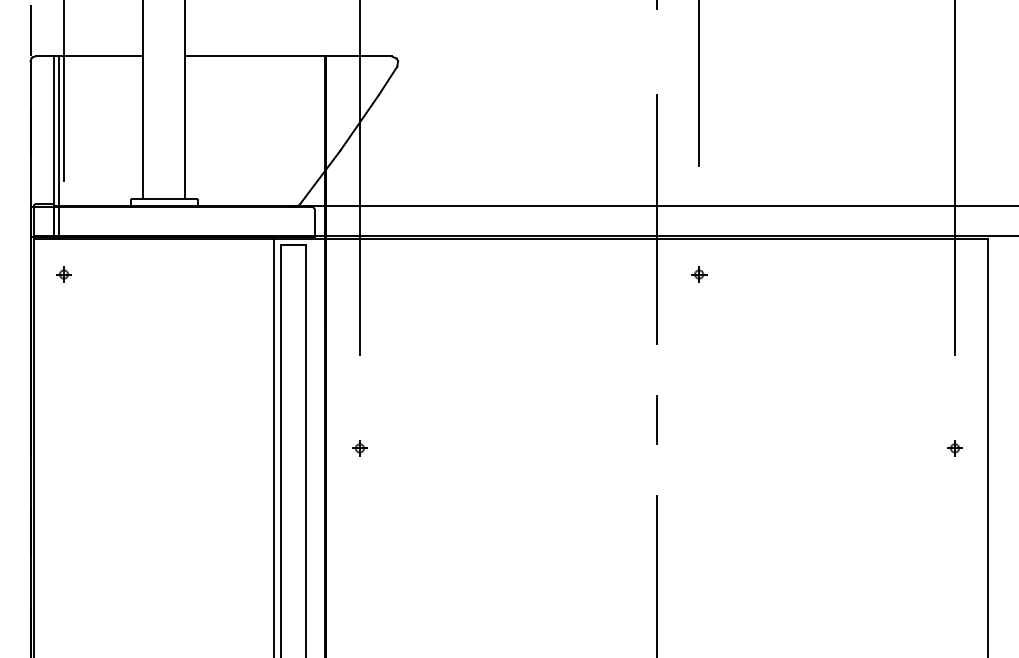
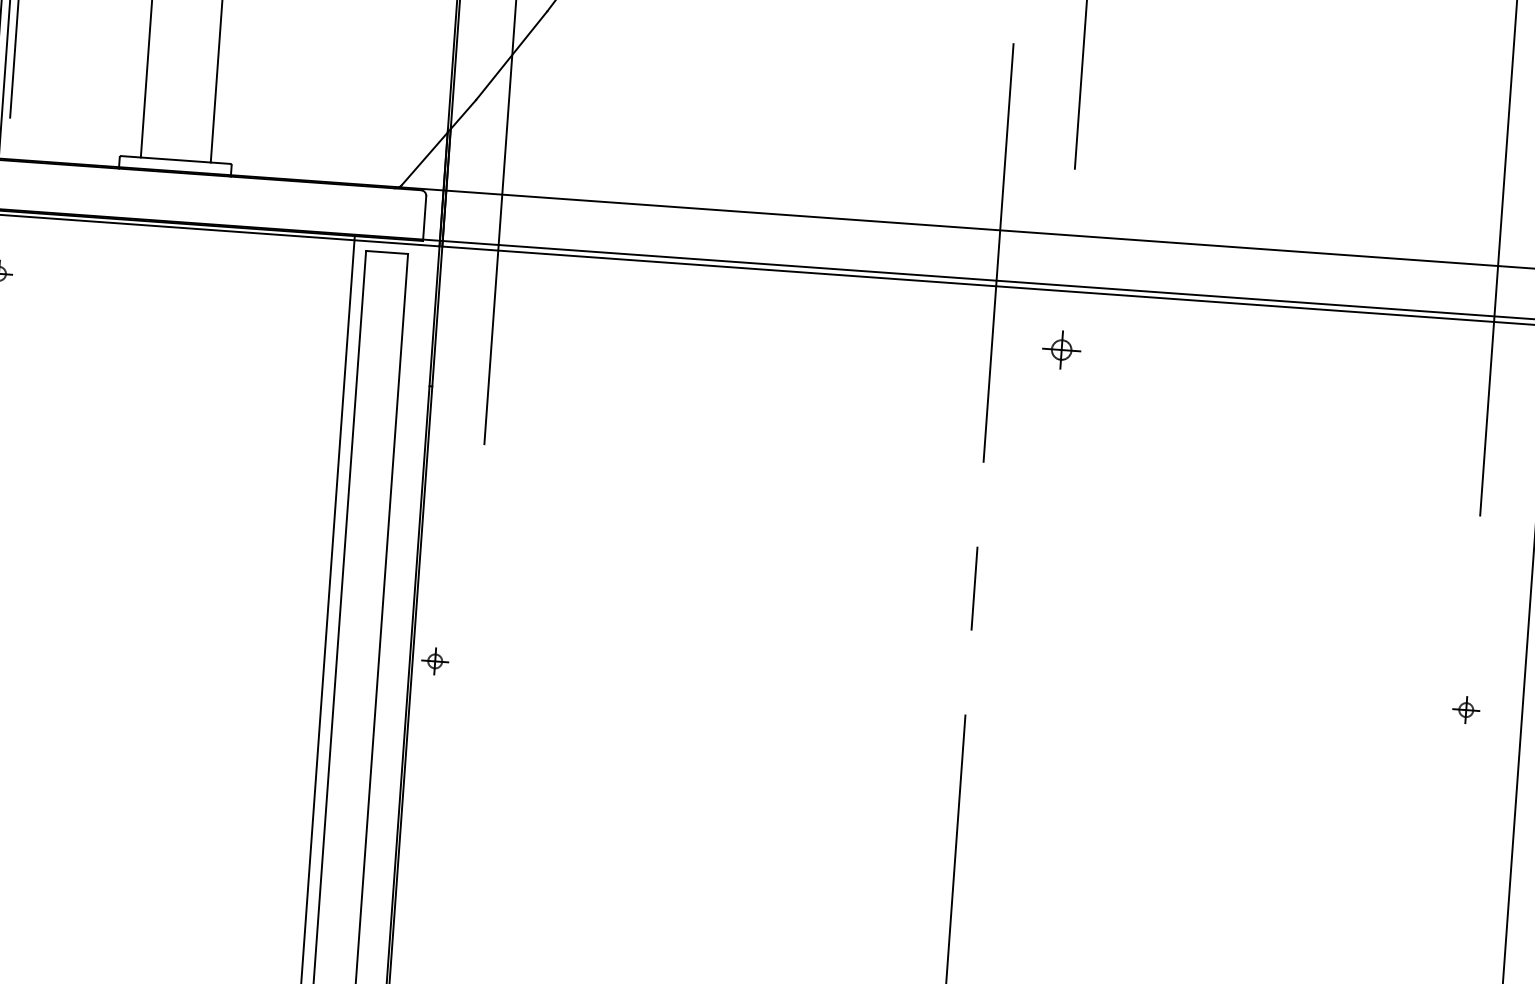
part: (699, 274) -> (1062, 350), size x1.4
part: (359, 448) -> (434, 661), moved
part: (954, 448) -> (1465, 710), moved

